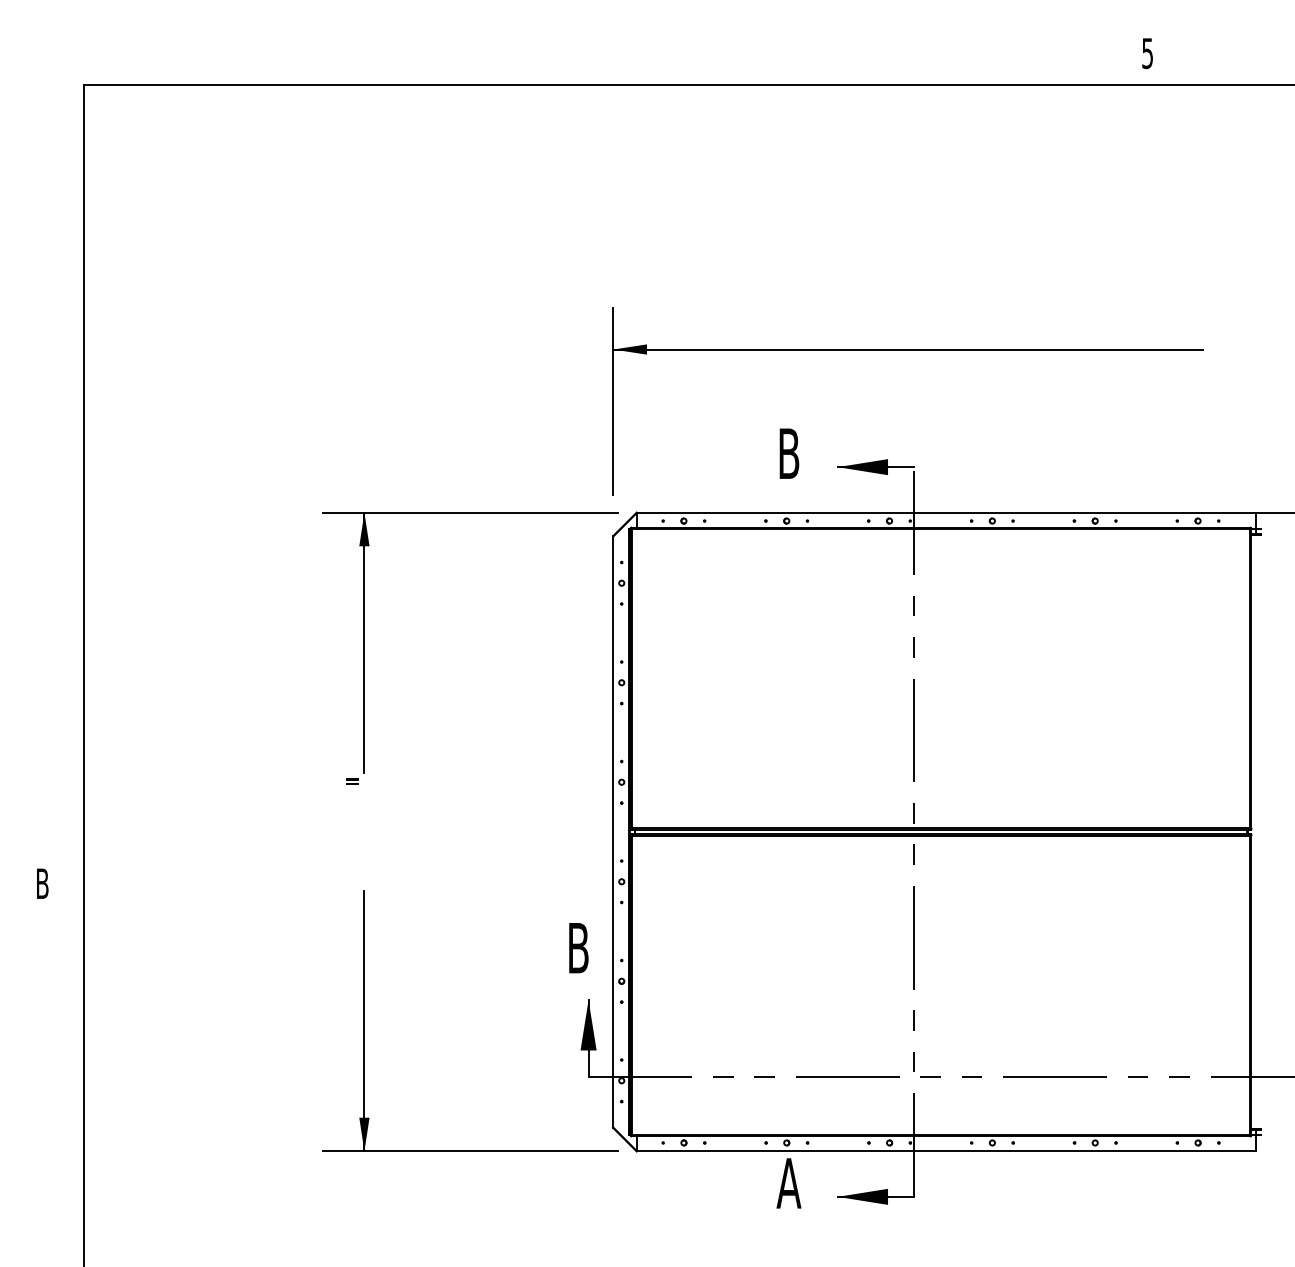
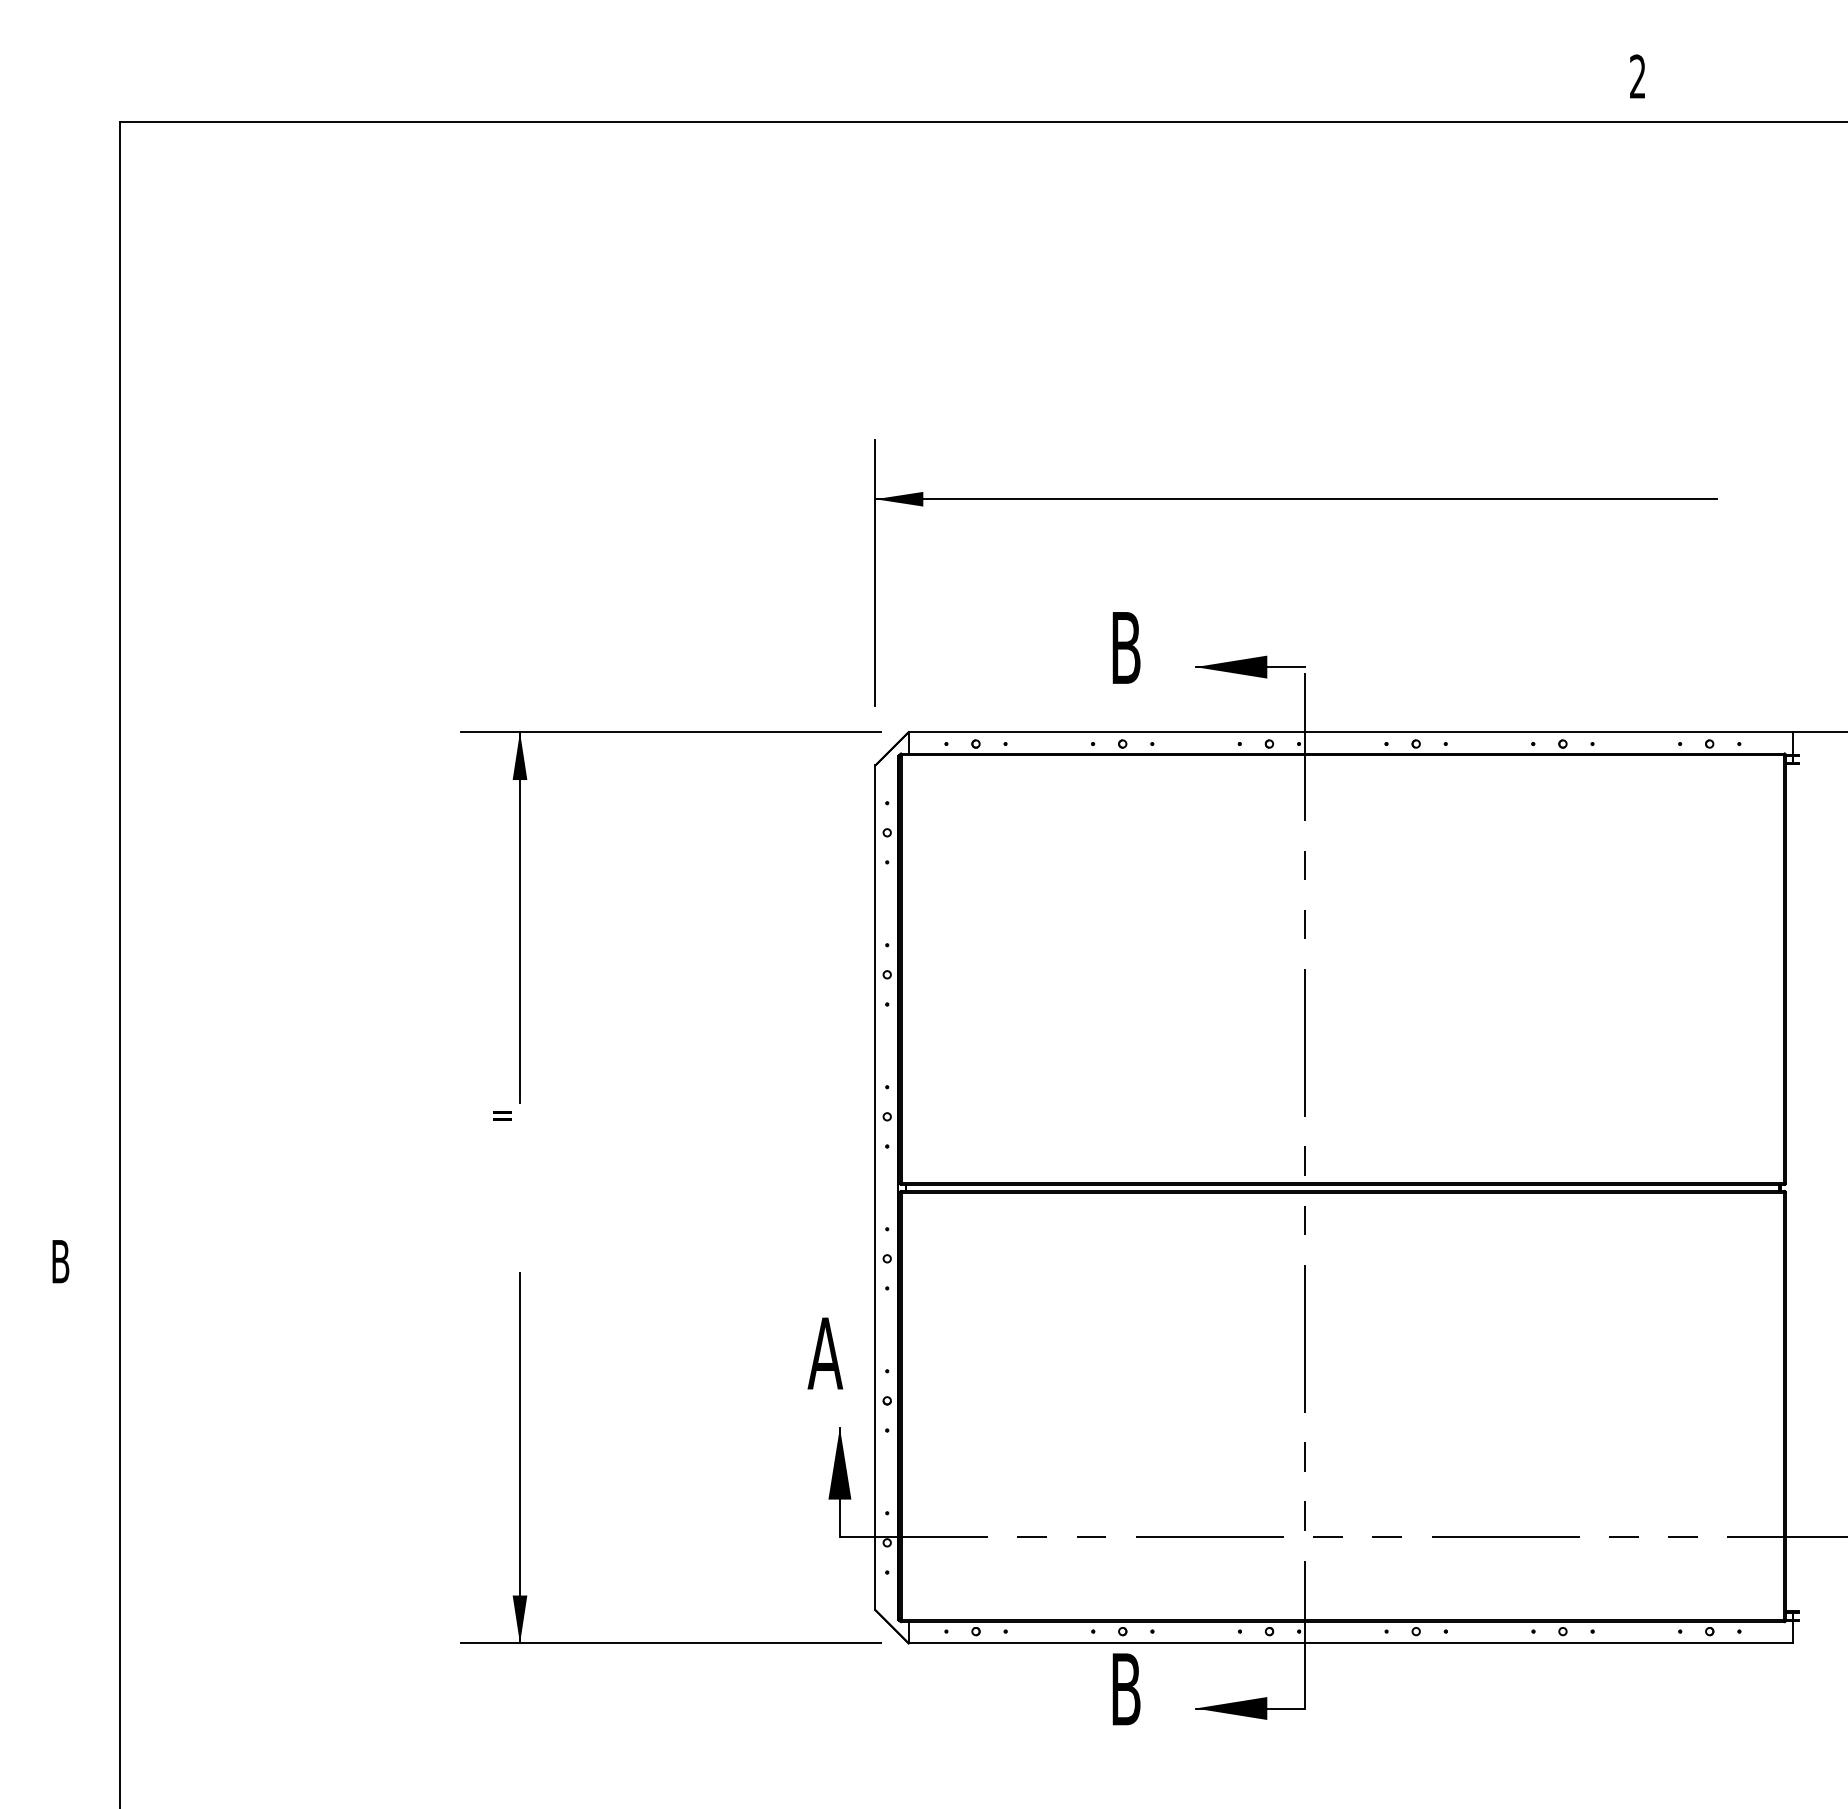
text: (1147, 53) -> (1637, 76), 5 -> 2
text: (578, 948) -> (825, 1353), B -> A
text: (788, 1183) -> (1125, 1689), A -> B

